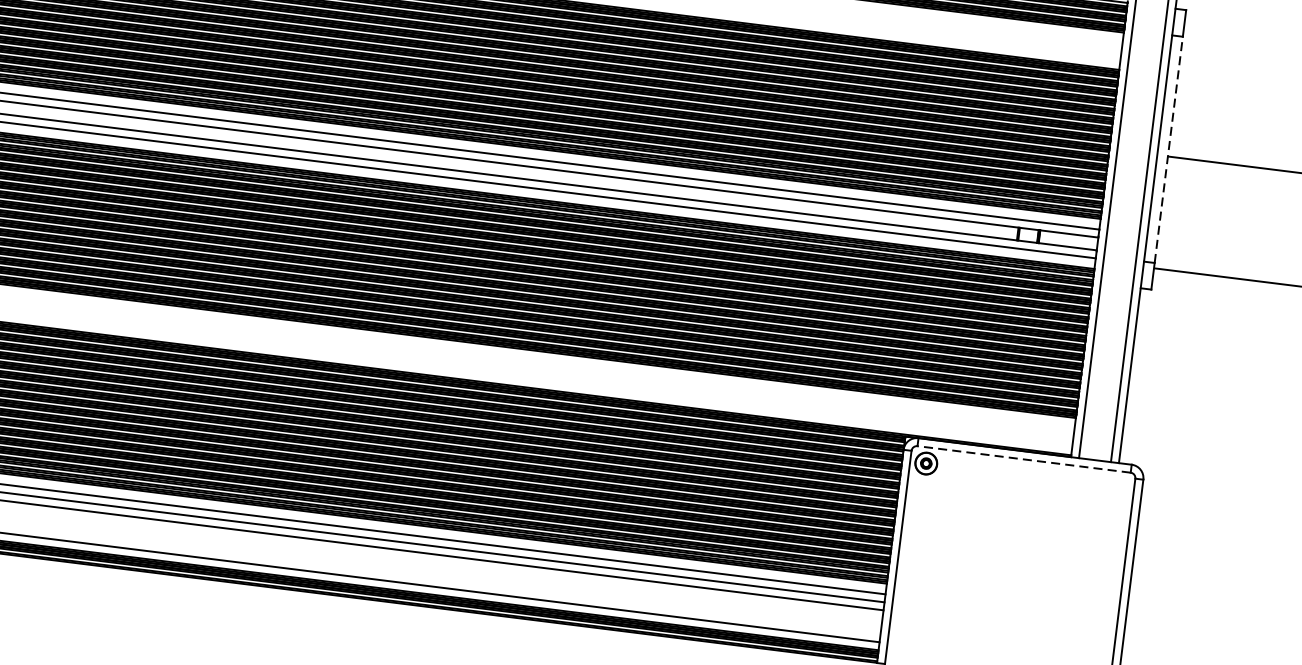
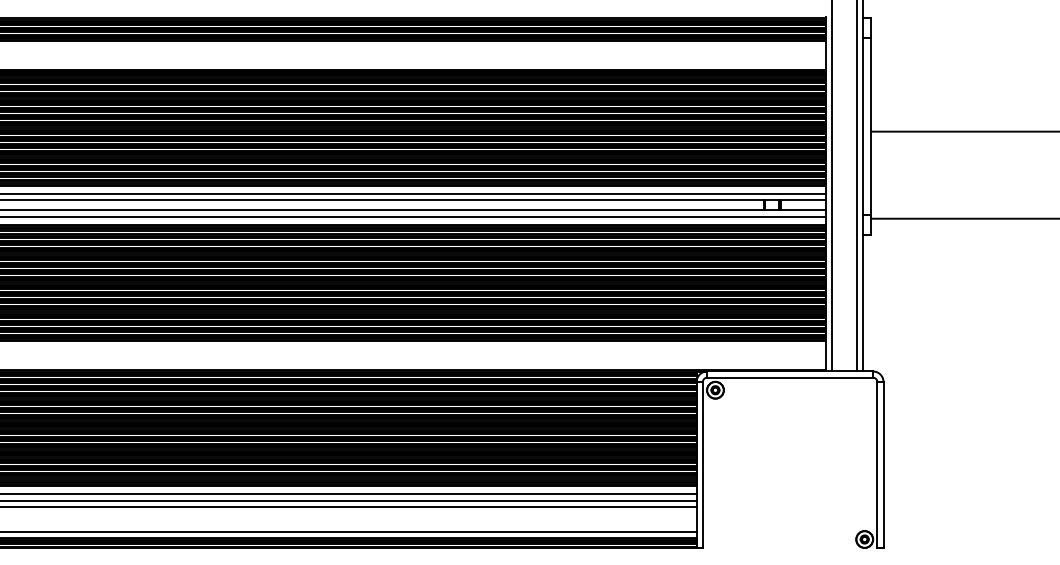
line: (1168, 148) -> (871, 125), dashed -> solid
line: (1023, 459) -> (789, 377), dashed -> solid

